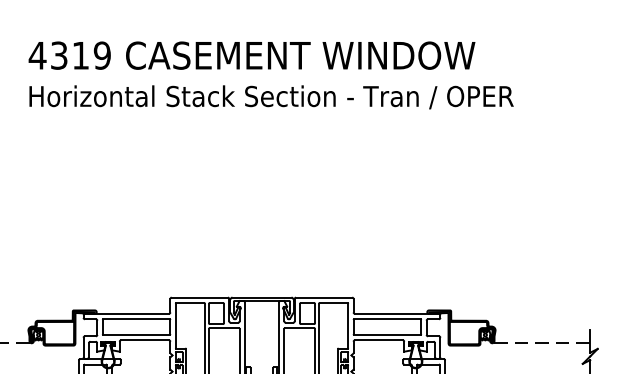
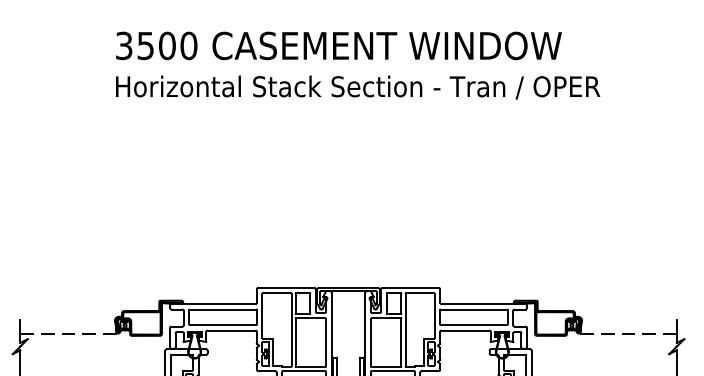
text: (69, 55) -> (156, 45), 4319 -> 3500

